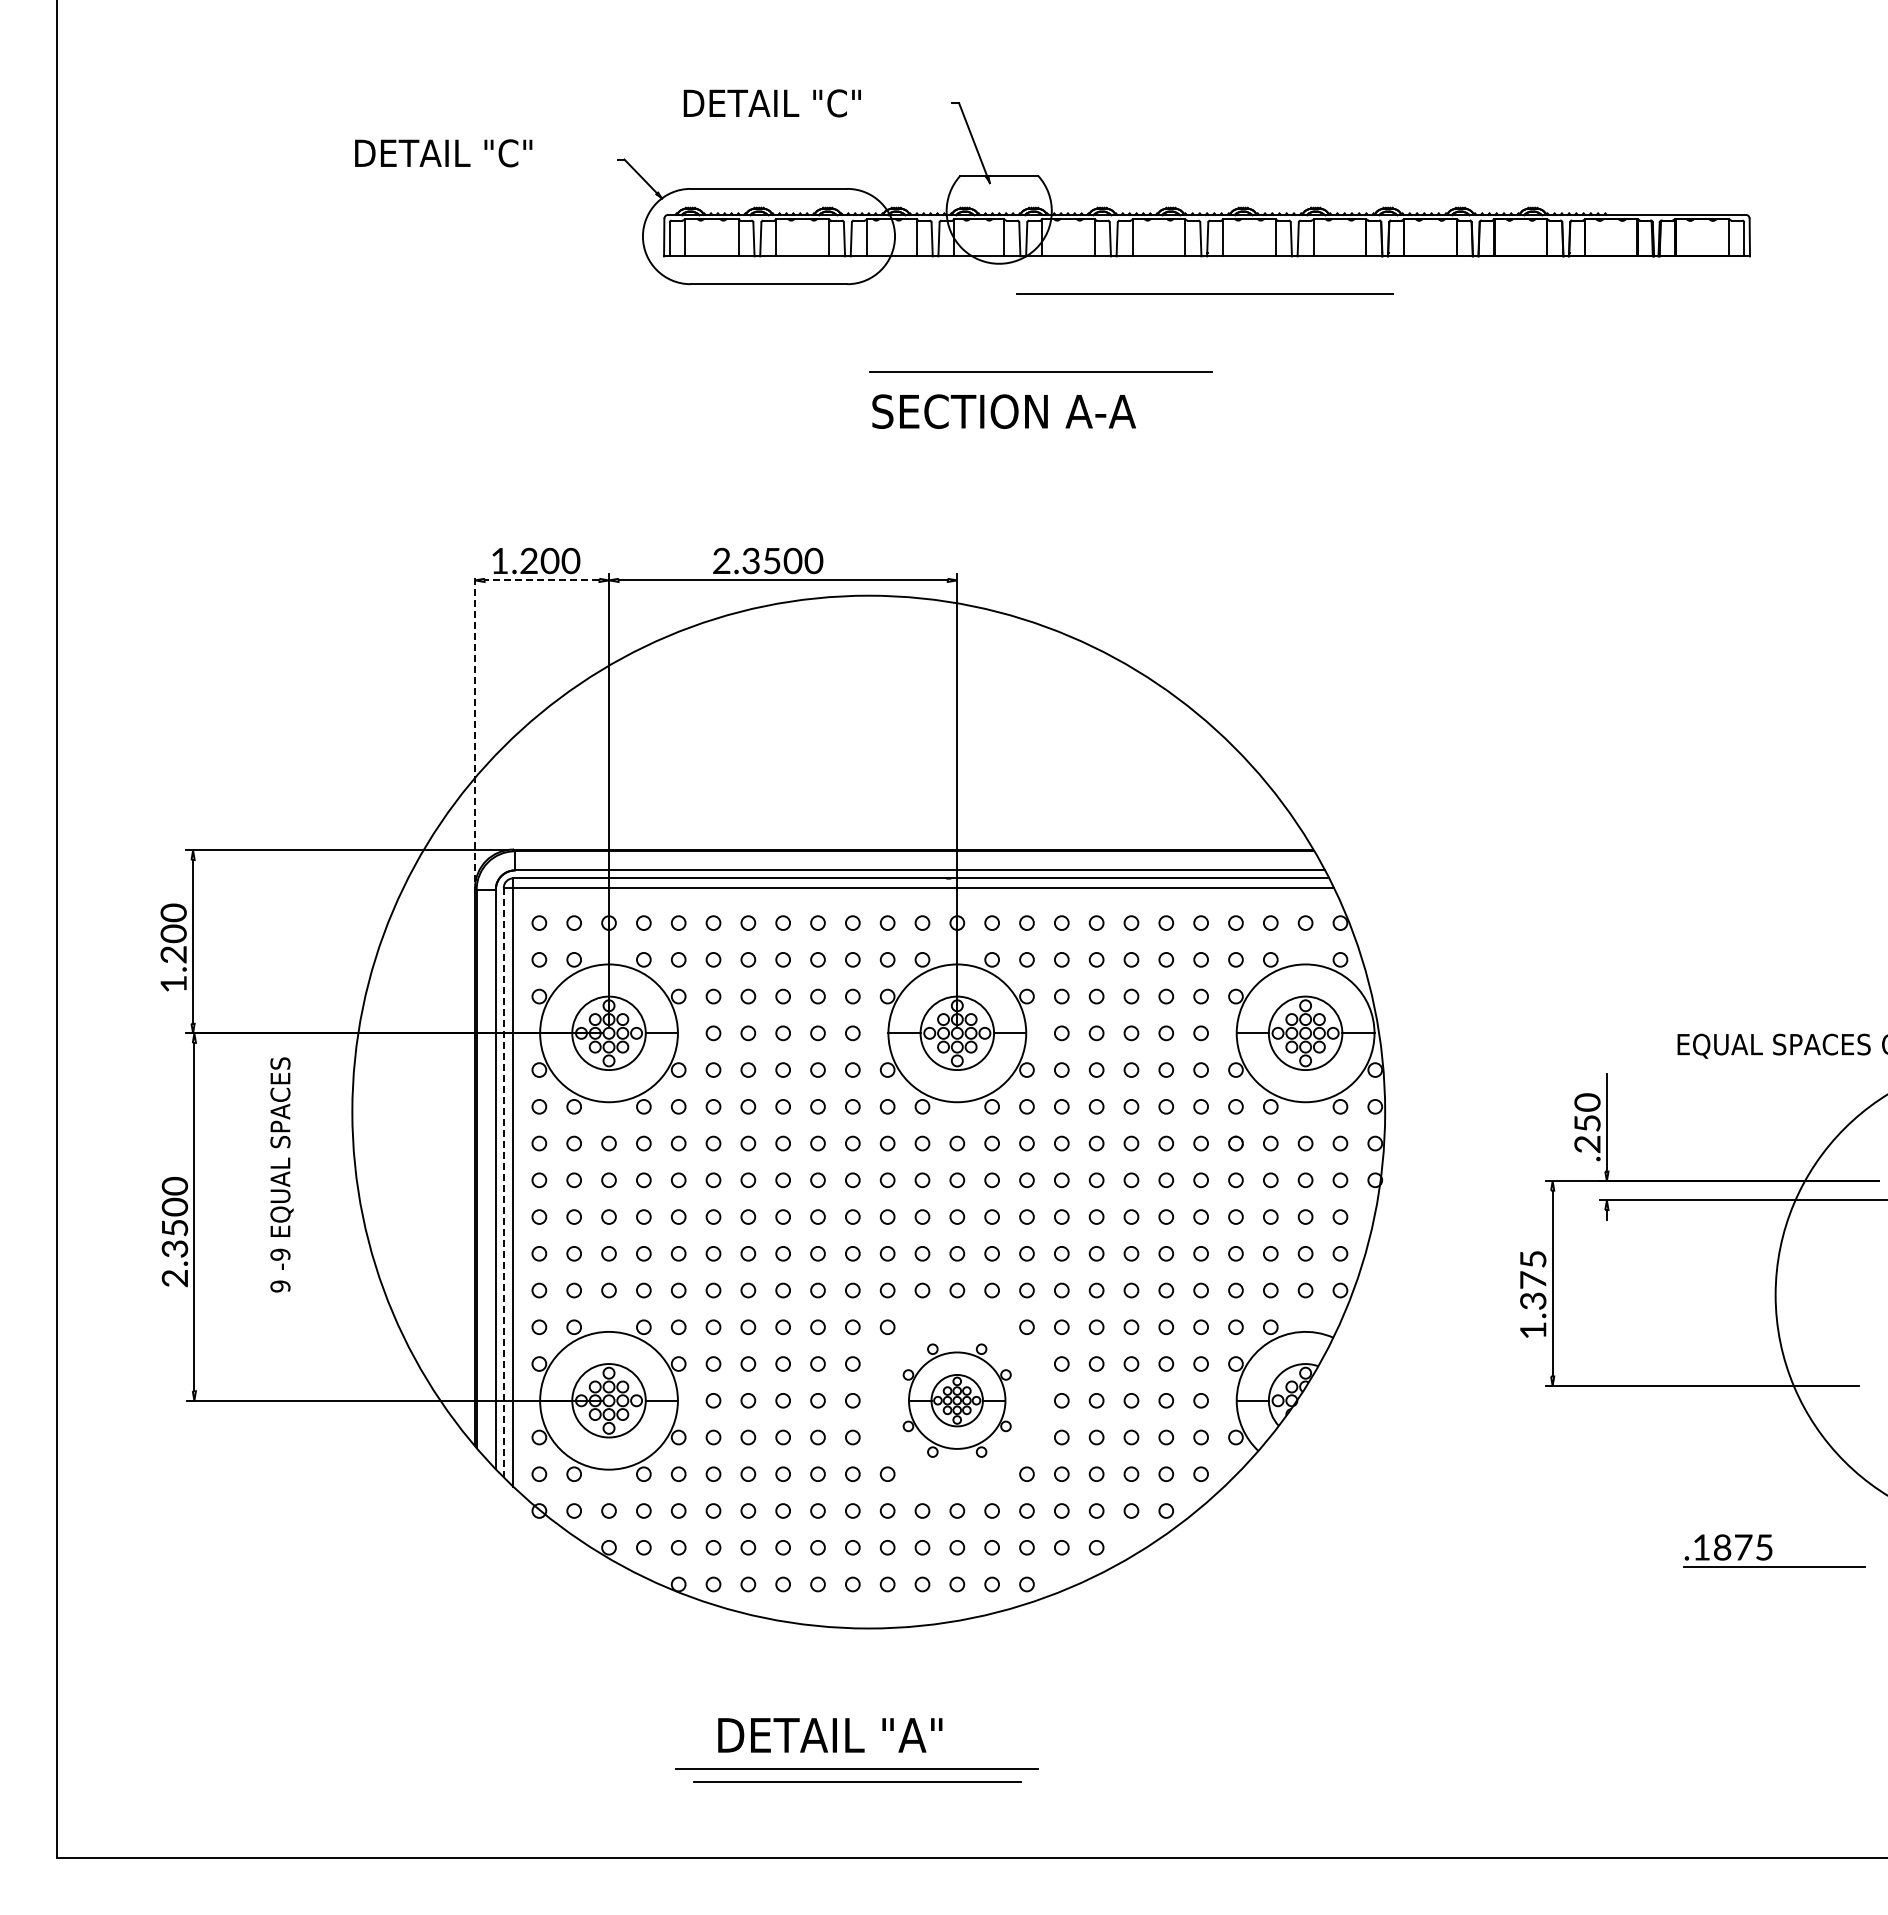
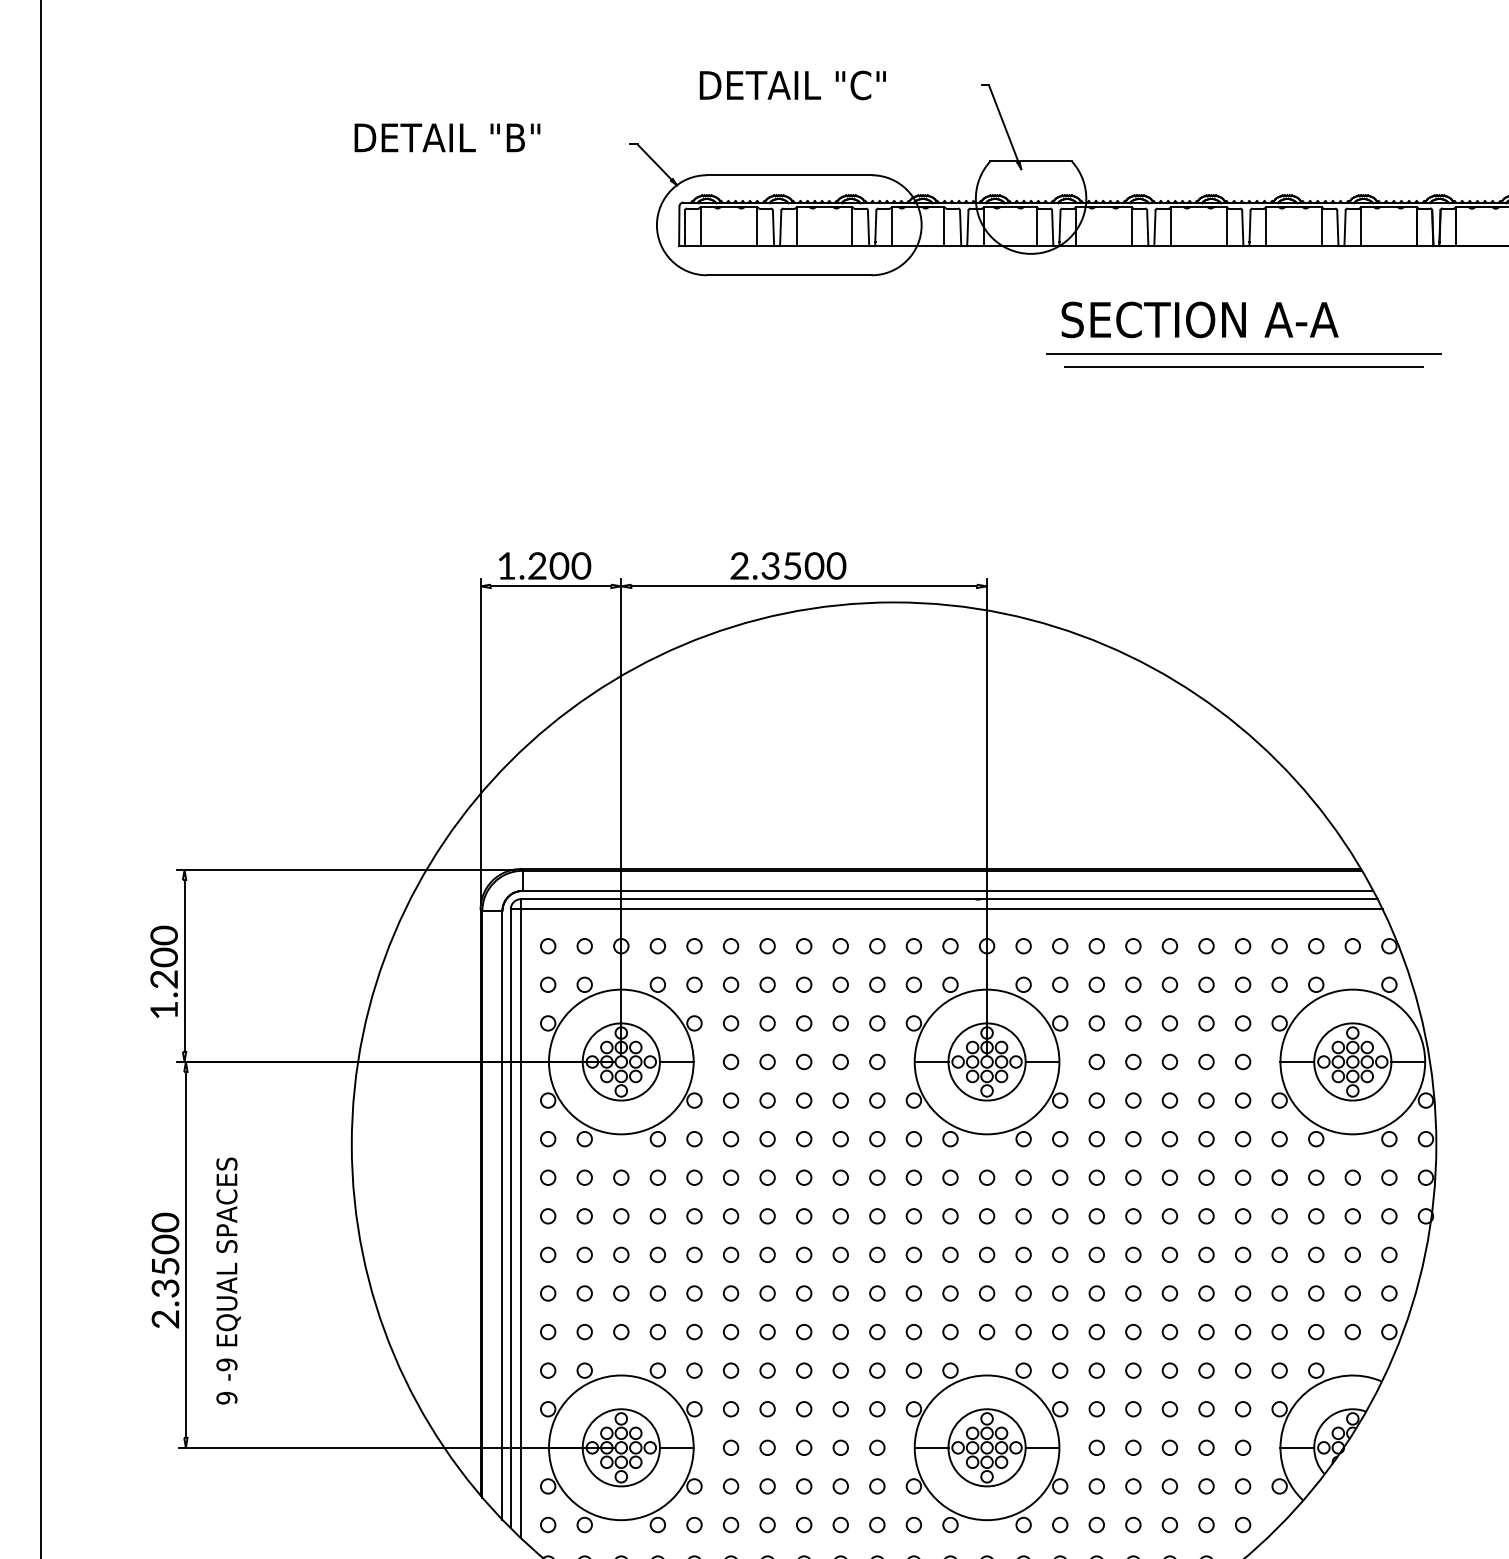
text: (515, 153) -> (523, 138), DETAIL "C" -> DETAIL "B"
line: (1204, 293) -> (1243, 353), moved
line: (1040, 371) -> (1243, 366), moved
text: (1003, 411) -> (1199, 319), moved
line: (541, 580) -> (550, 586), dashed -> solid
line: (475, 727) -> (481, 740), dashed -> solid
text: (281, 1174) -> (228, 1280), moved
line: (503, 1182) -> (510, 1218), dashed -> solid
part: (956, 1400) -> (986, 1447), size x1.43

